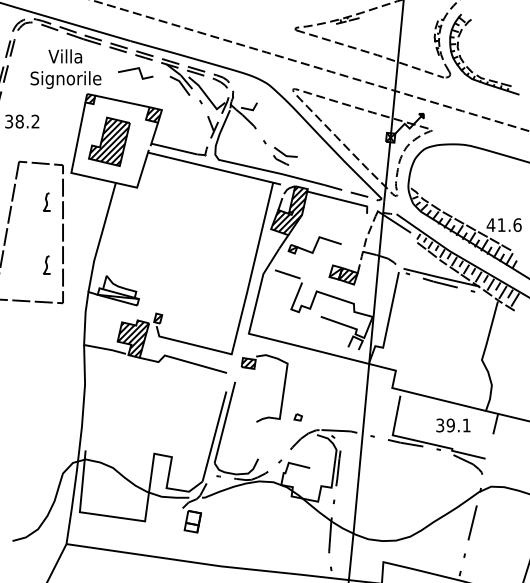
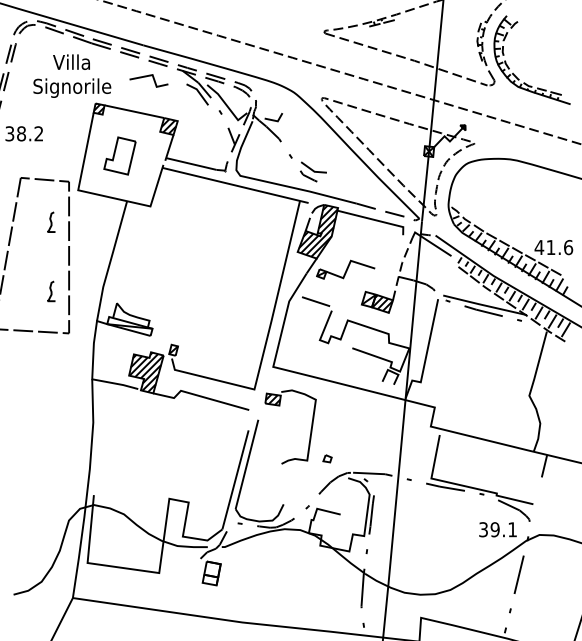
part: (108, 141) -> (119, 155), size x0.7
text: (452, 425) -> (497, 529), moved

